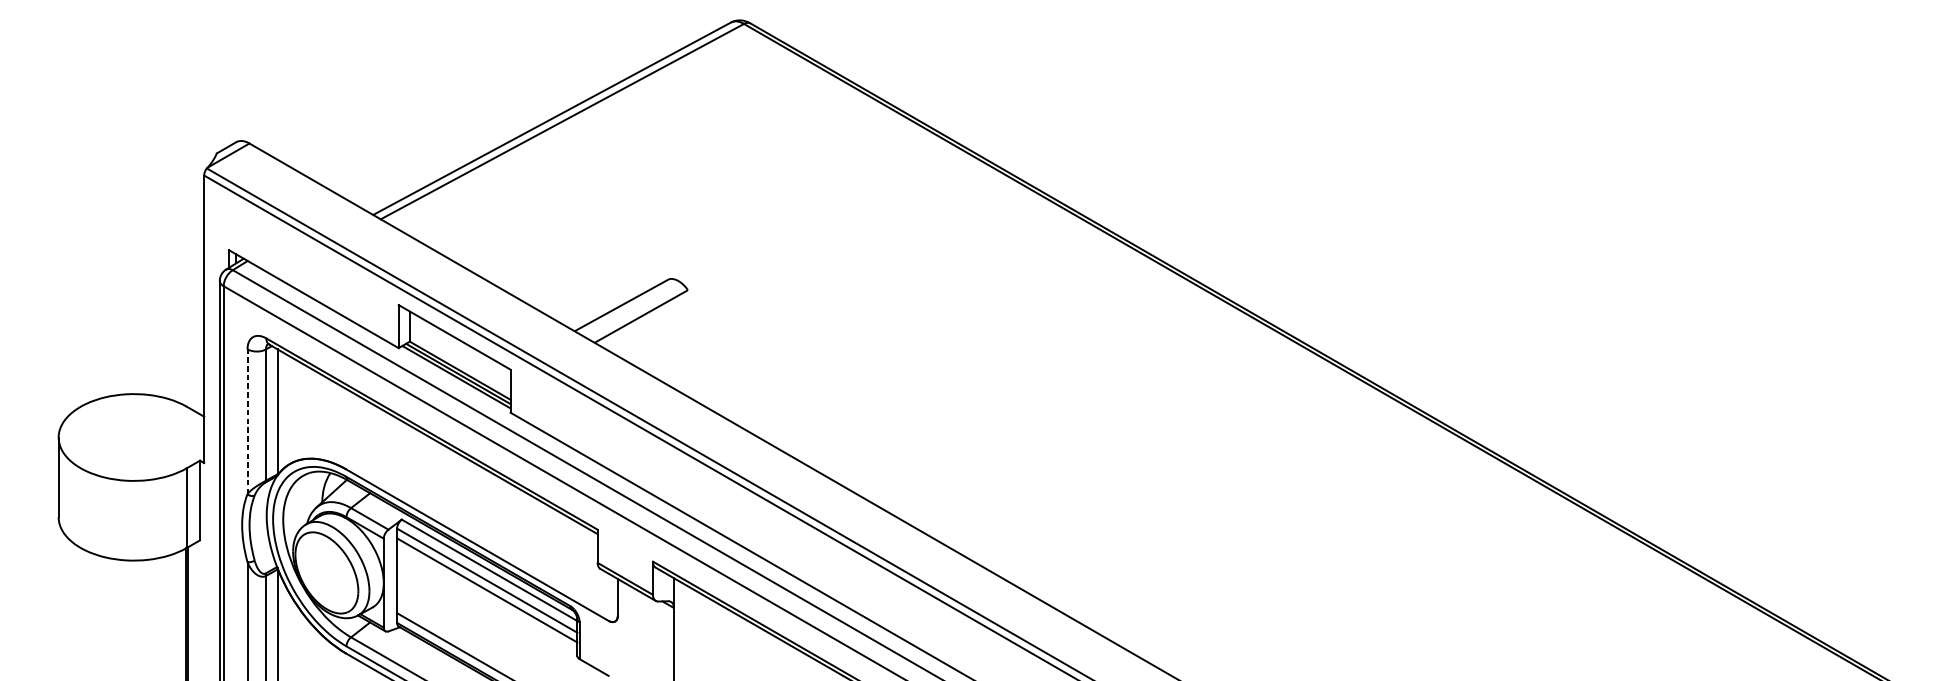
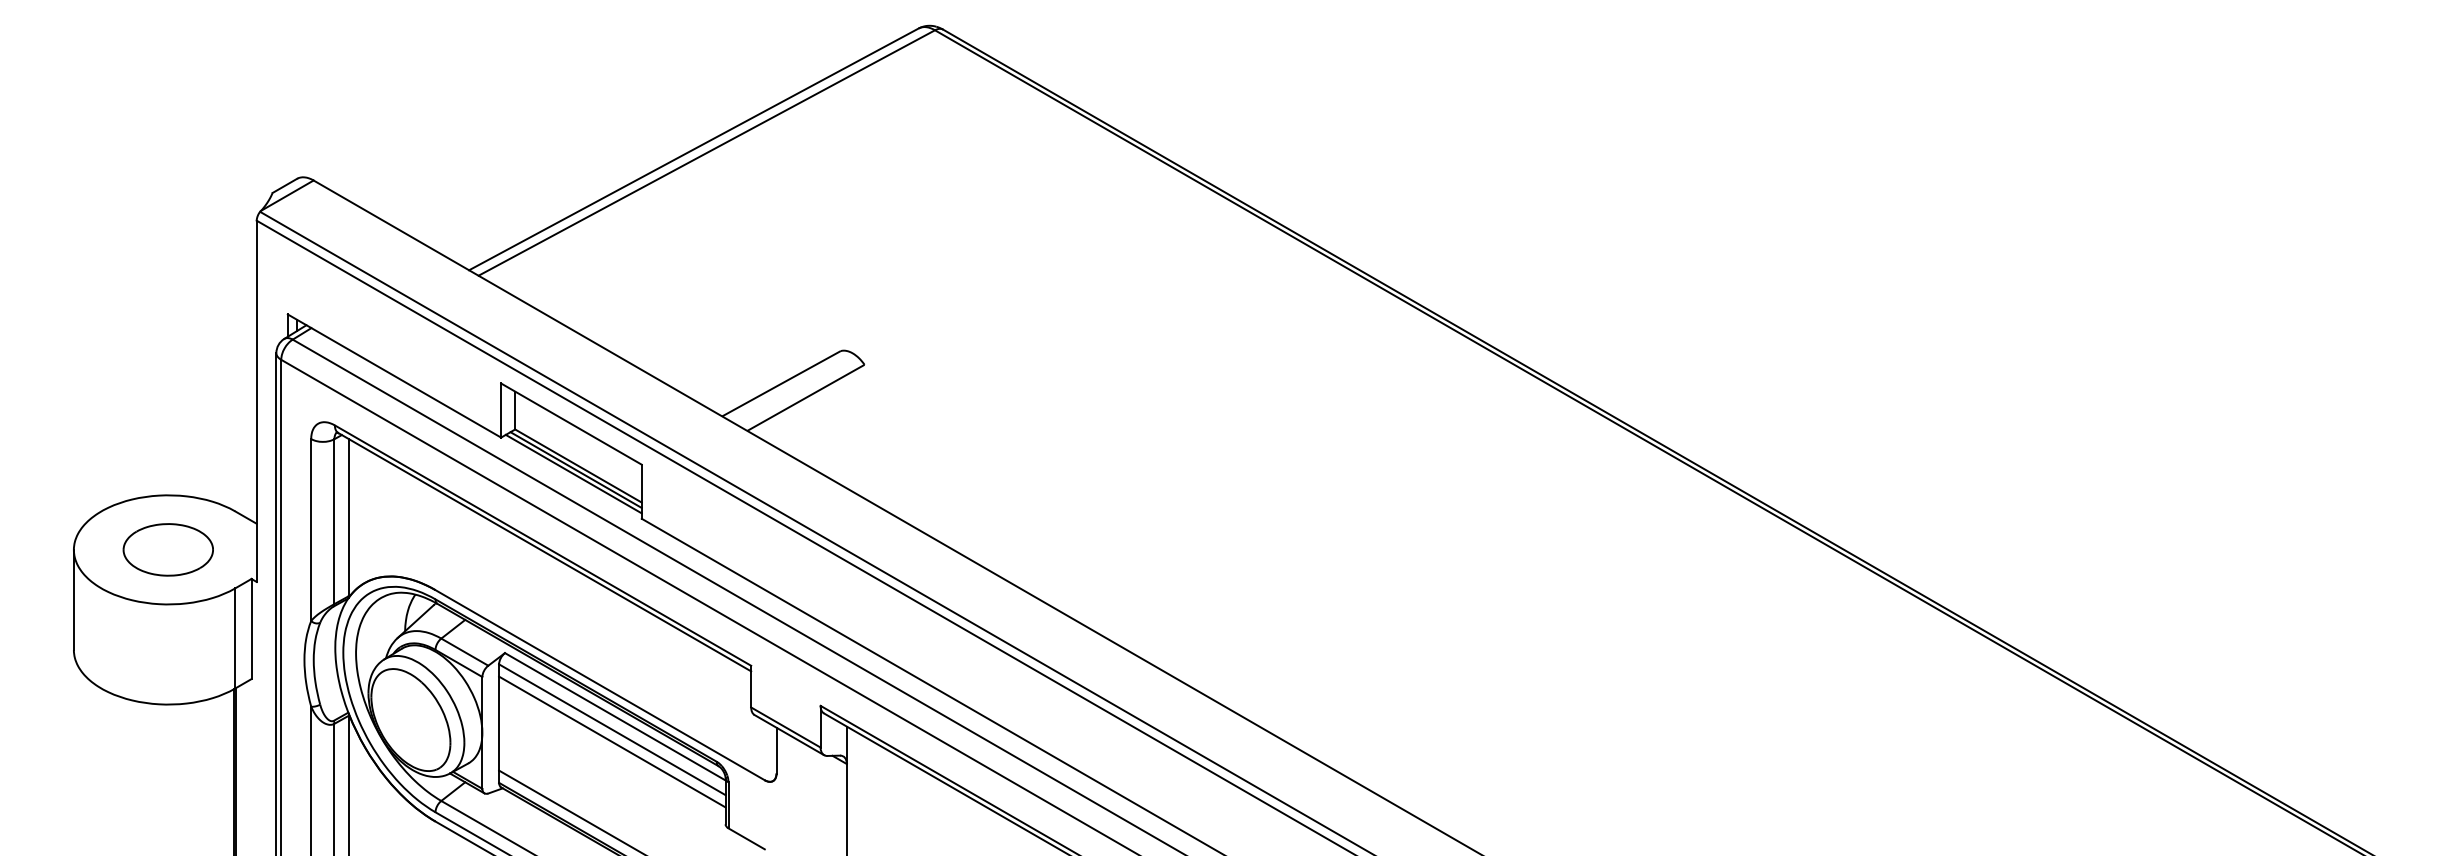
line: (247, 422) -> (311, 530), dashed -> solid
part: (133, 437) -> (167, 549), added

